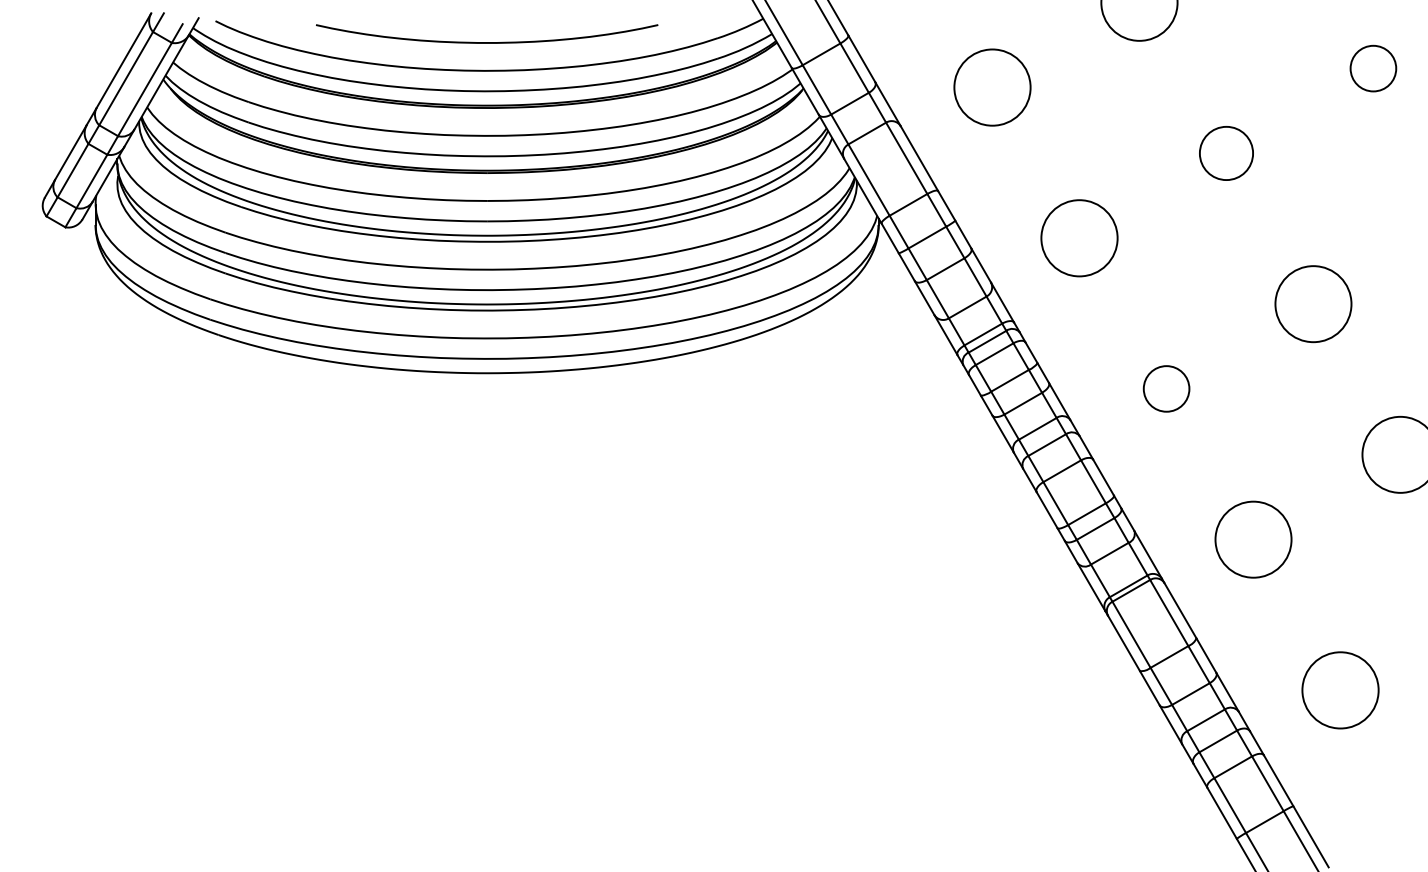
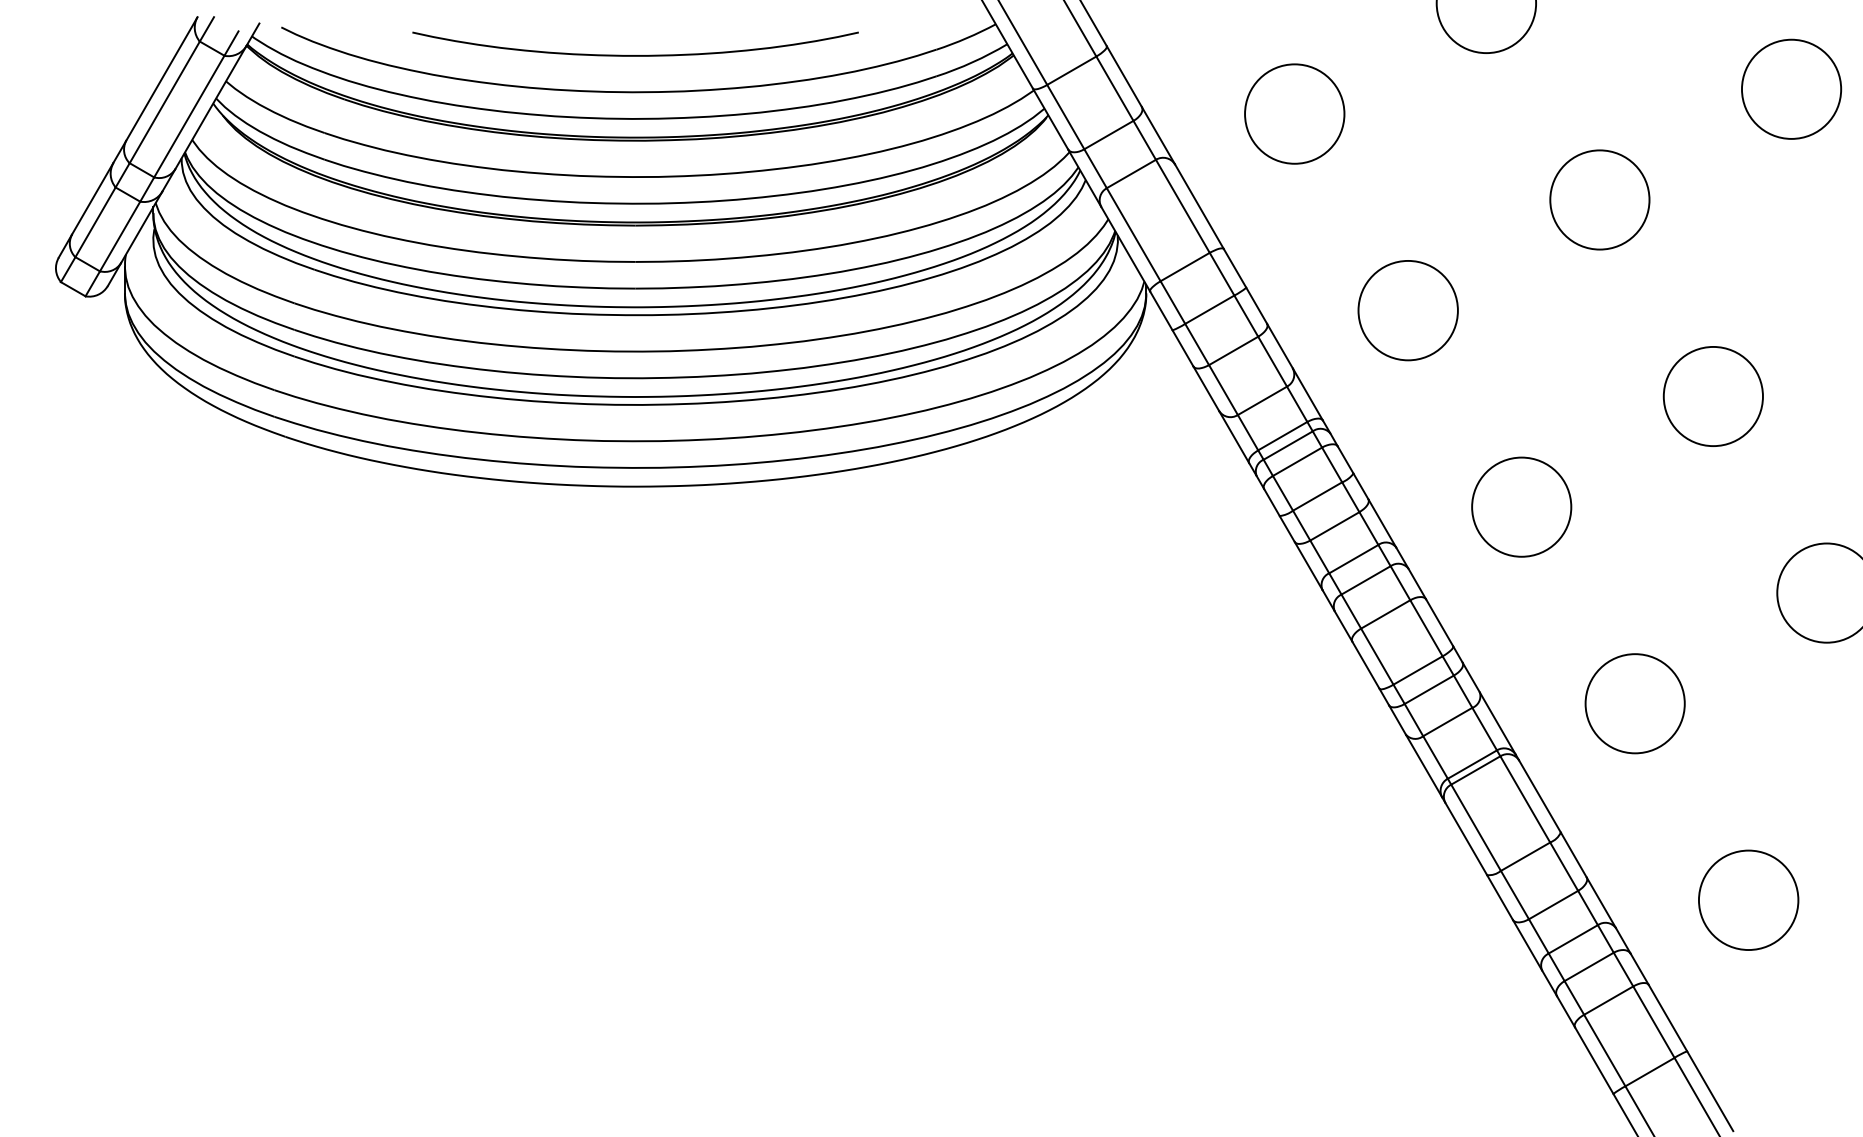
circle: (1373, 67) -> (1791, 88), size x1.67
circle: (1226, 153) -> (1599, 199), size x1.43
circle: (1166, 388) -> (1521, 506), size x1.67

